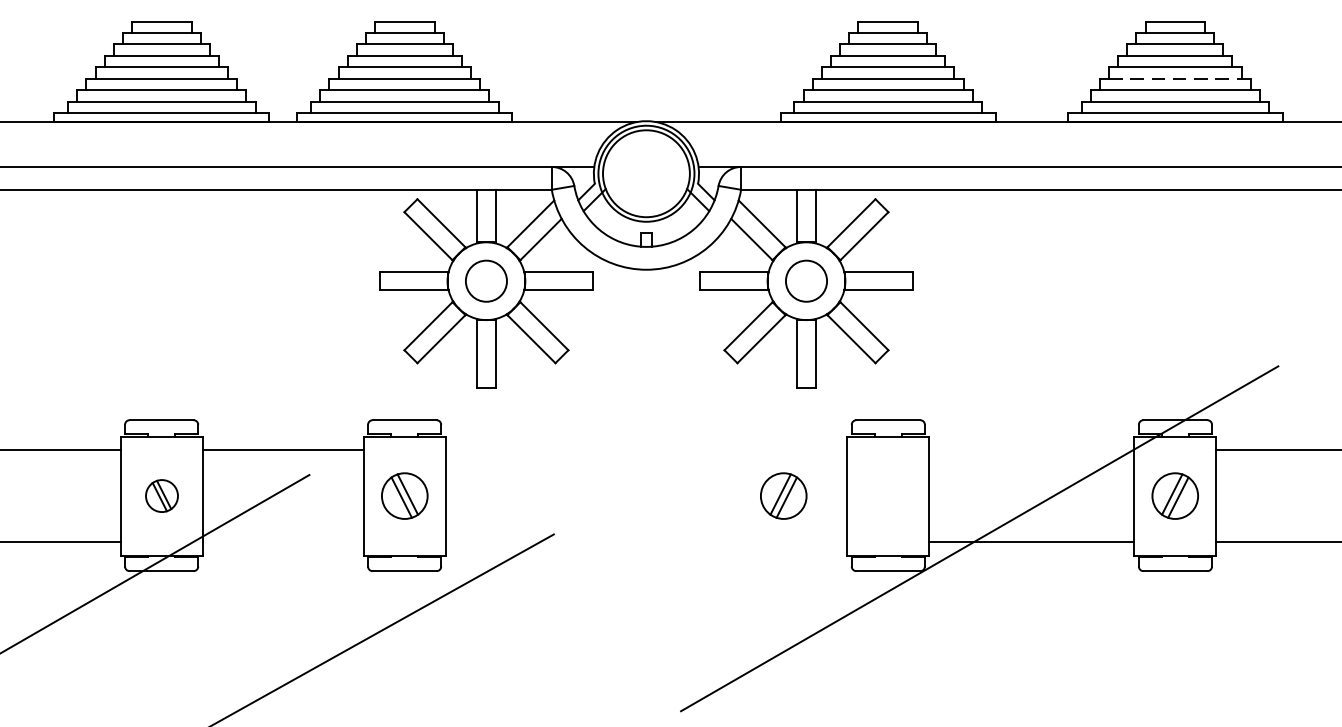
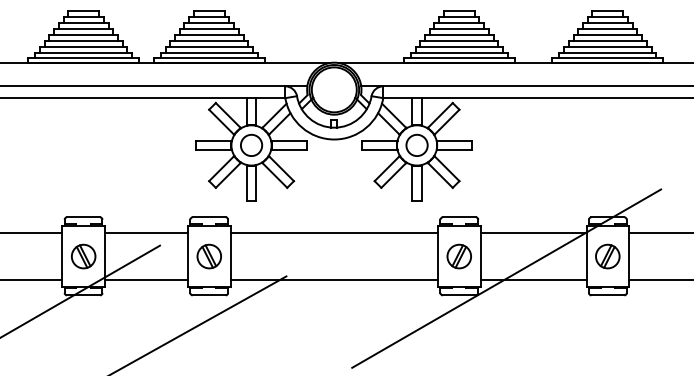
line: (1180, 78) -> (610, 40), dashed -> solid
line: (646, 449) -> (334, 232), added
line: (1031, 449) -> (533, 232), added
part: (161, 495) -> (83, 256), size x1.43
part: (782, 495) -> (458, 256), moved
line: (283, 542) -> (146, 280), added
line: (646, 542) -> (334, 280), added

